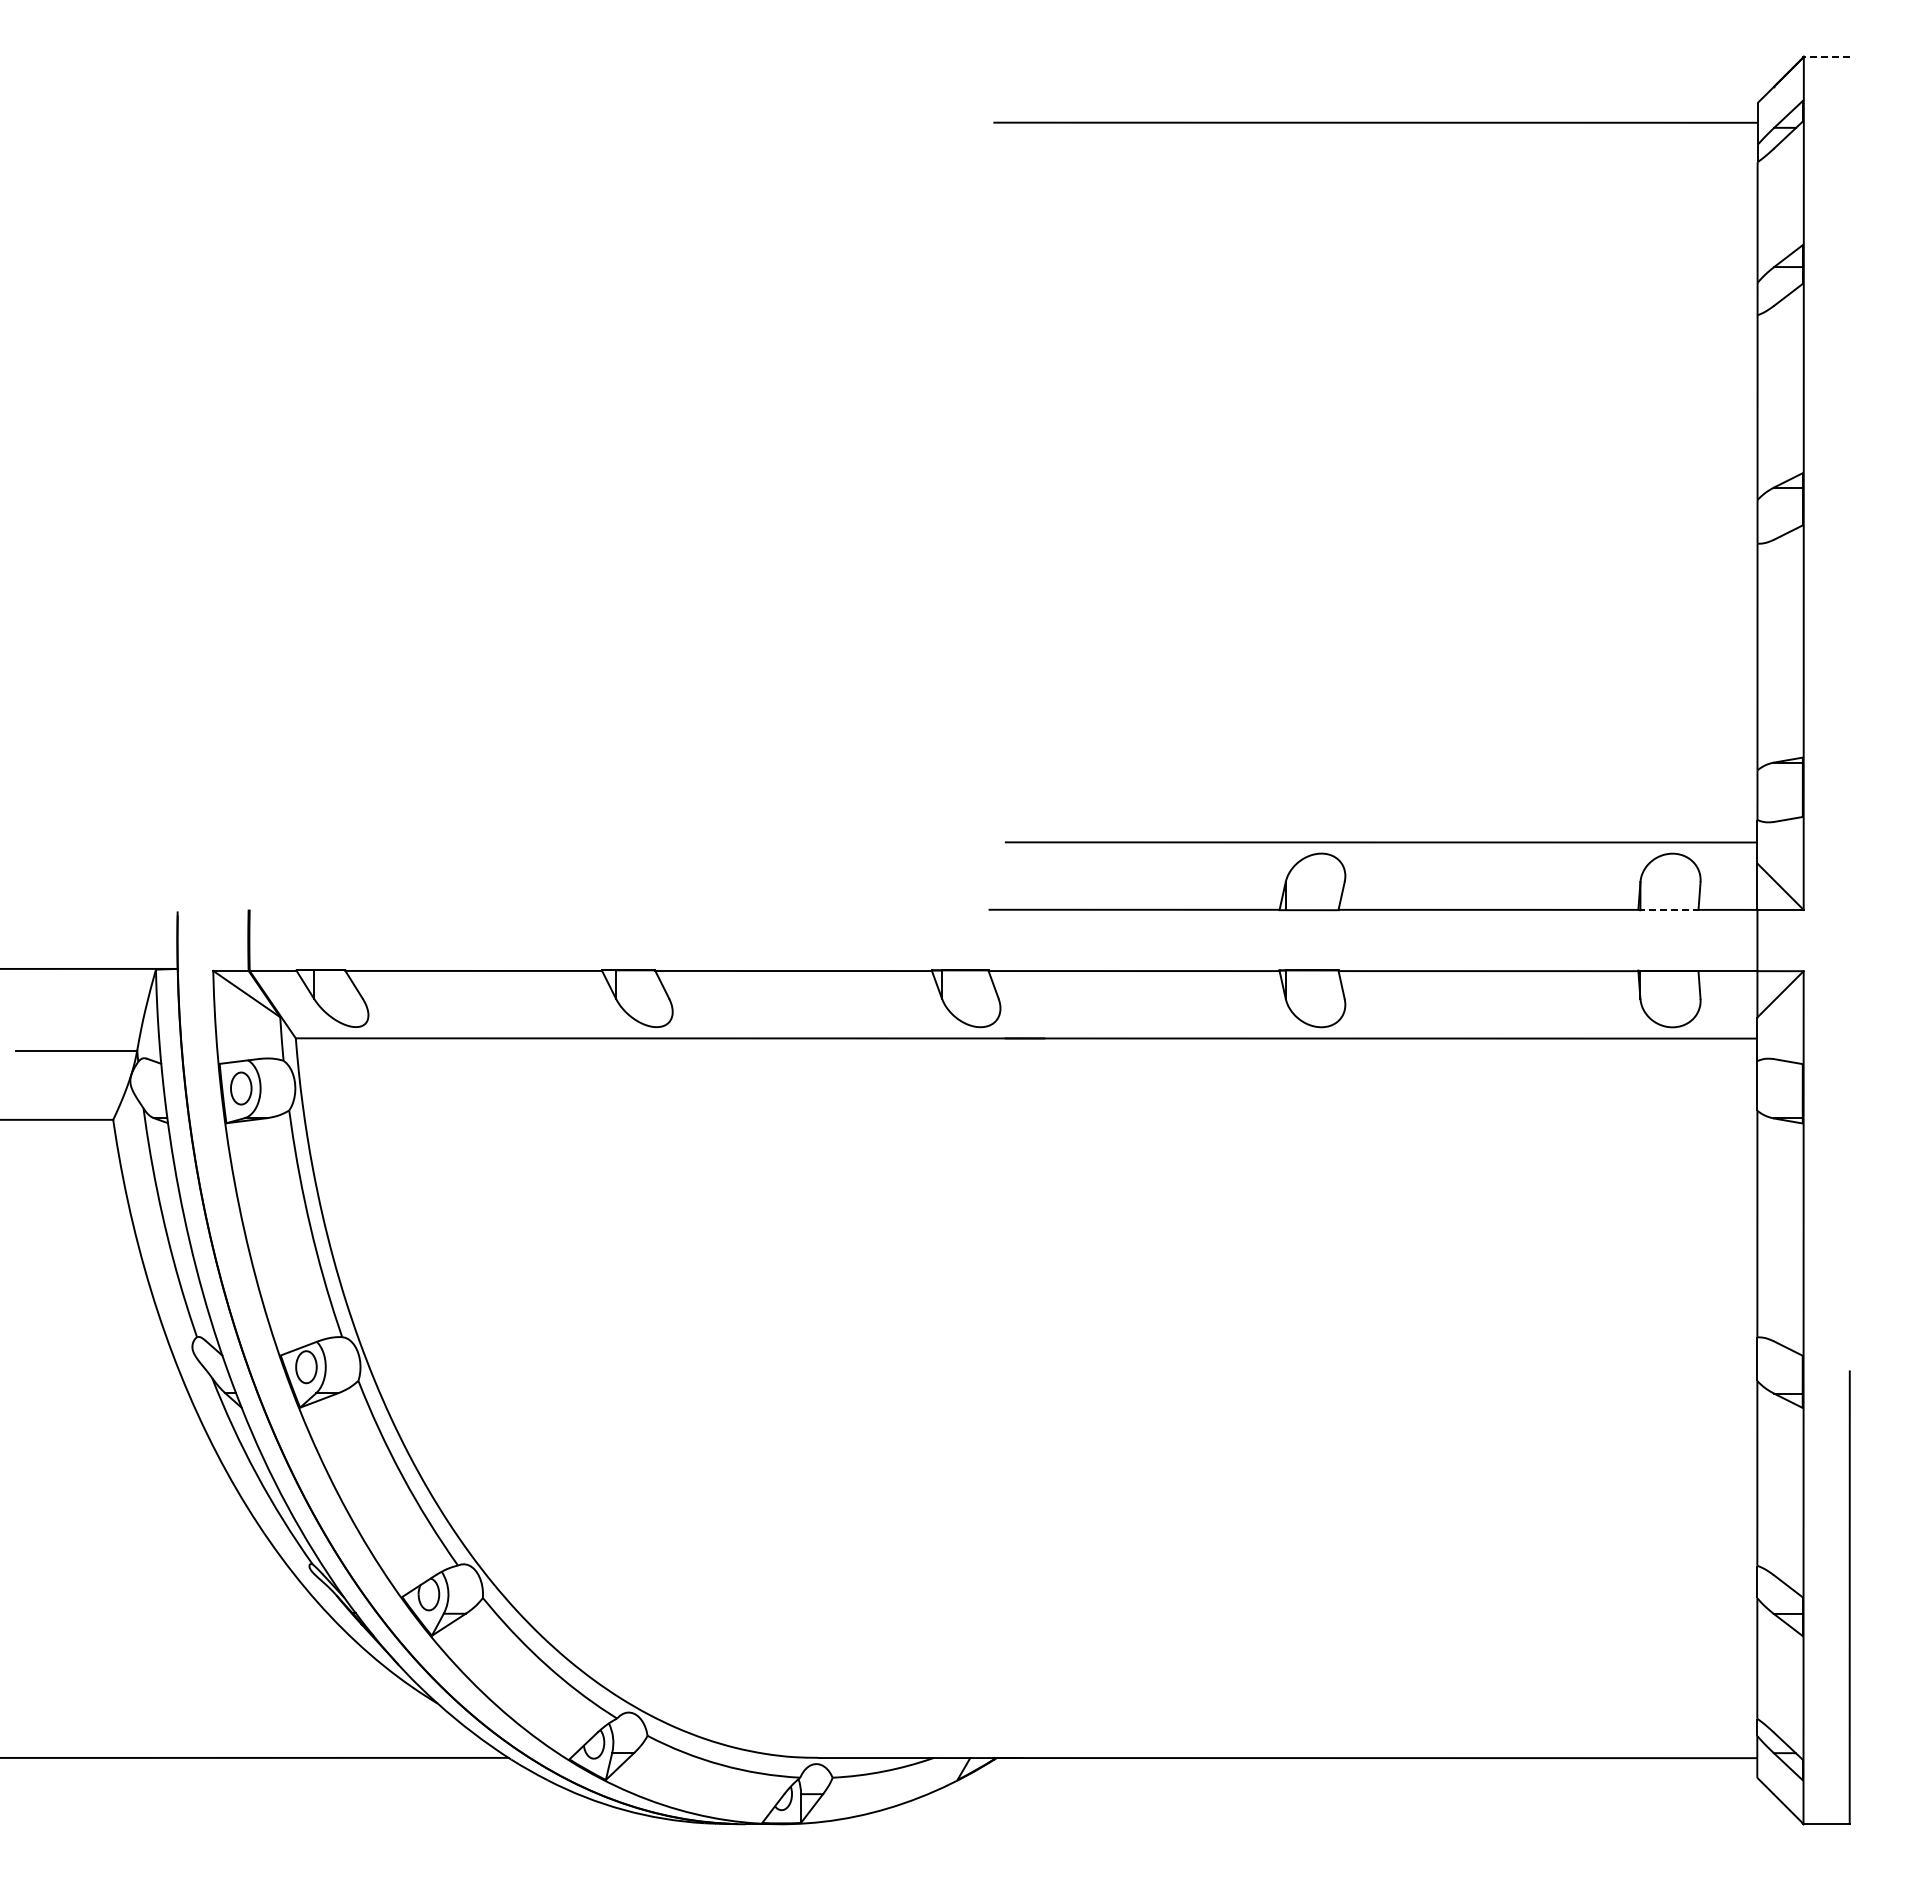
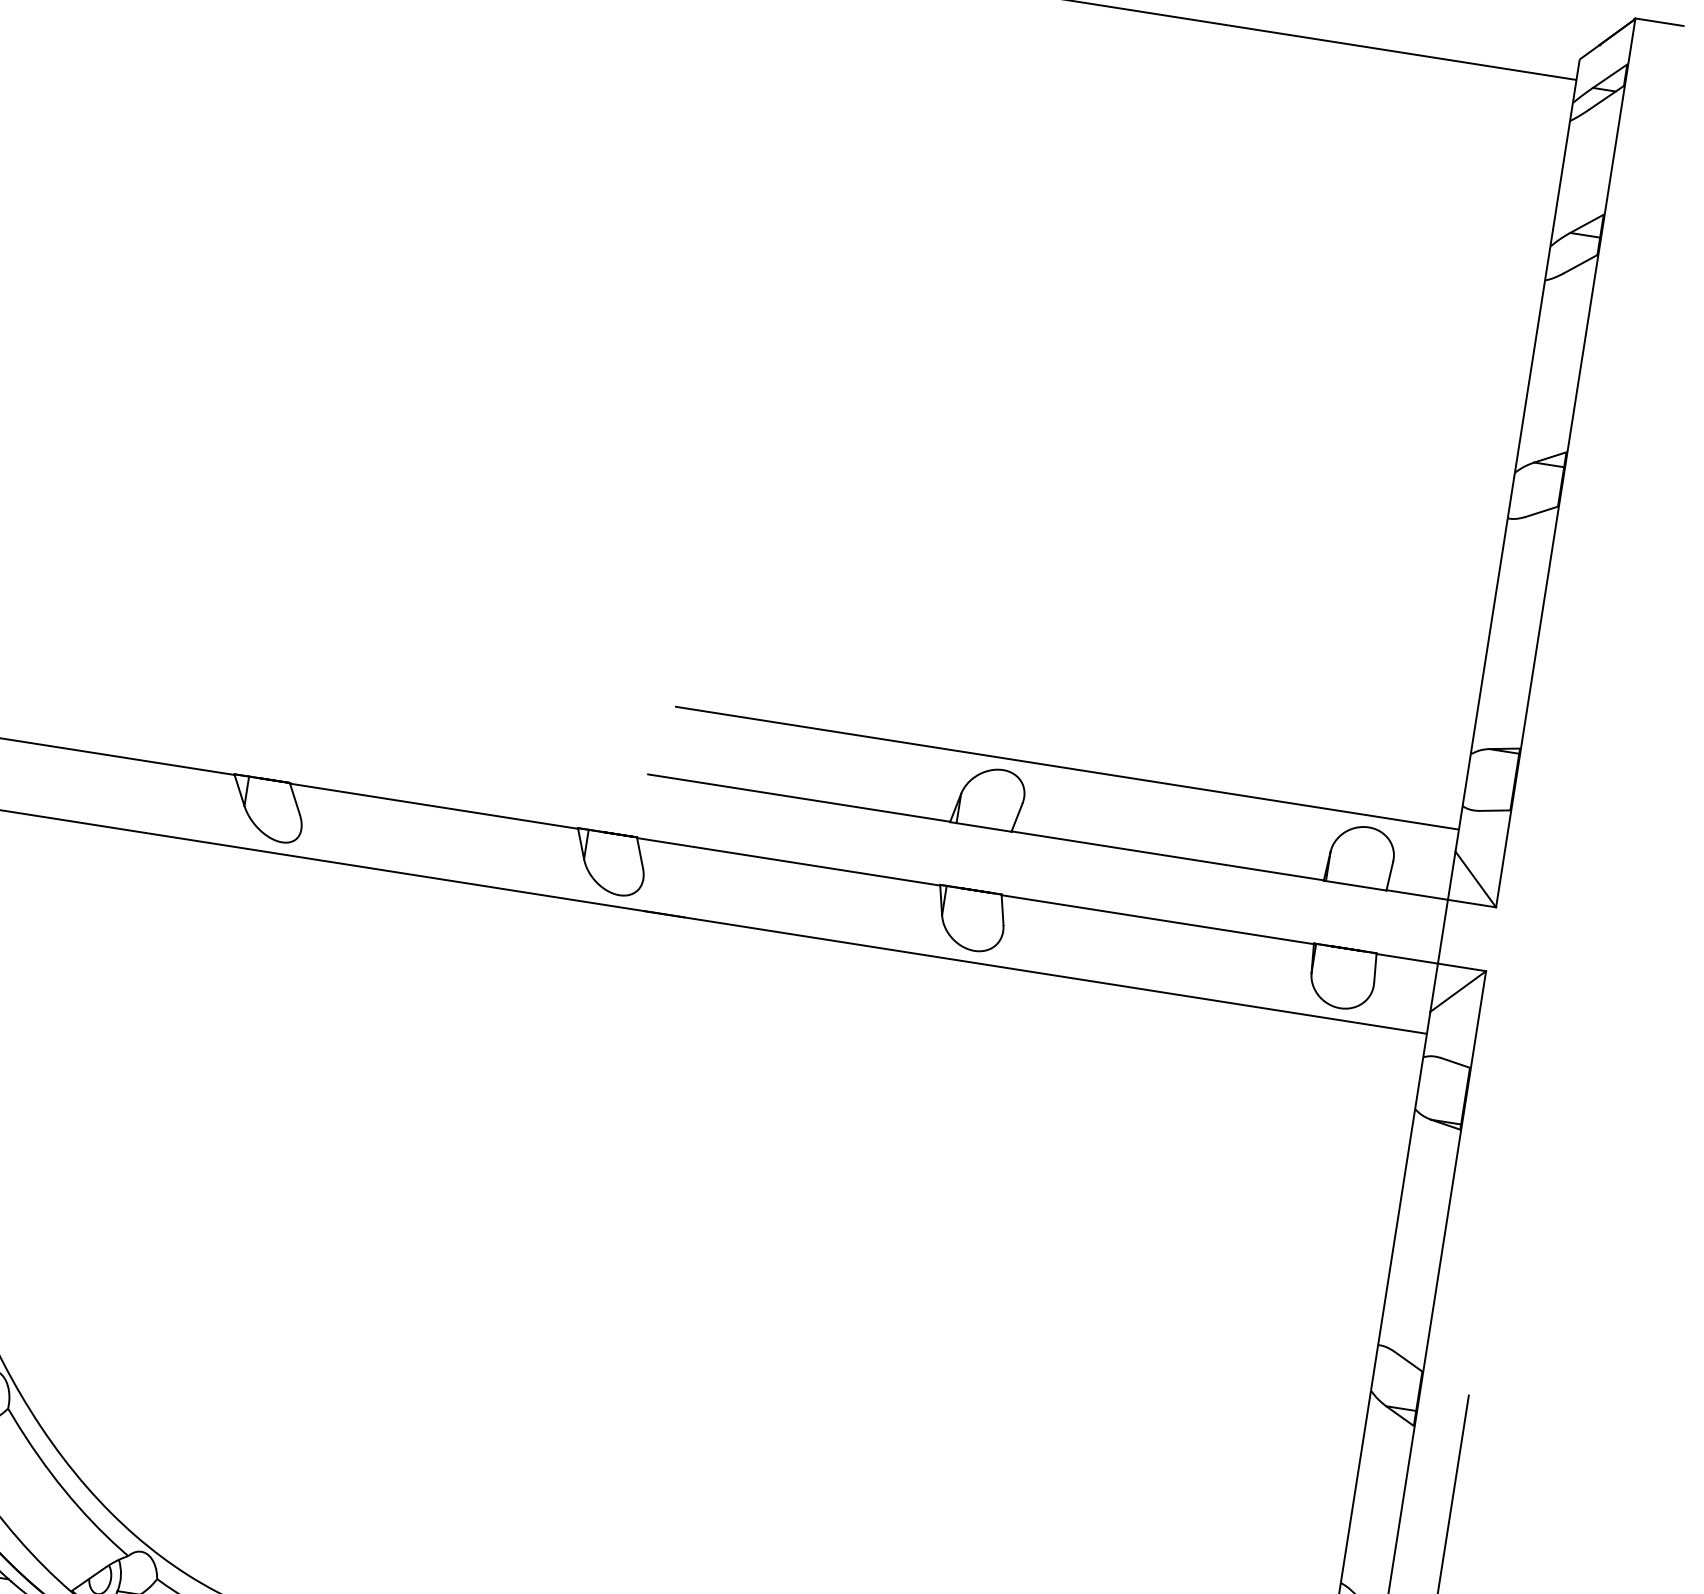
line: (1826, 56) -> (1659, 22), dashed -> solid
line: (1668, 910) -> (1355, 885), dashed -> solid

